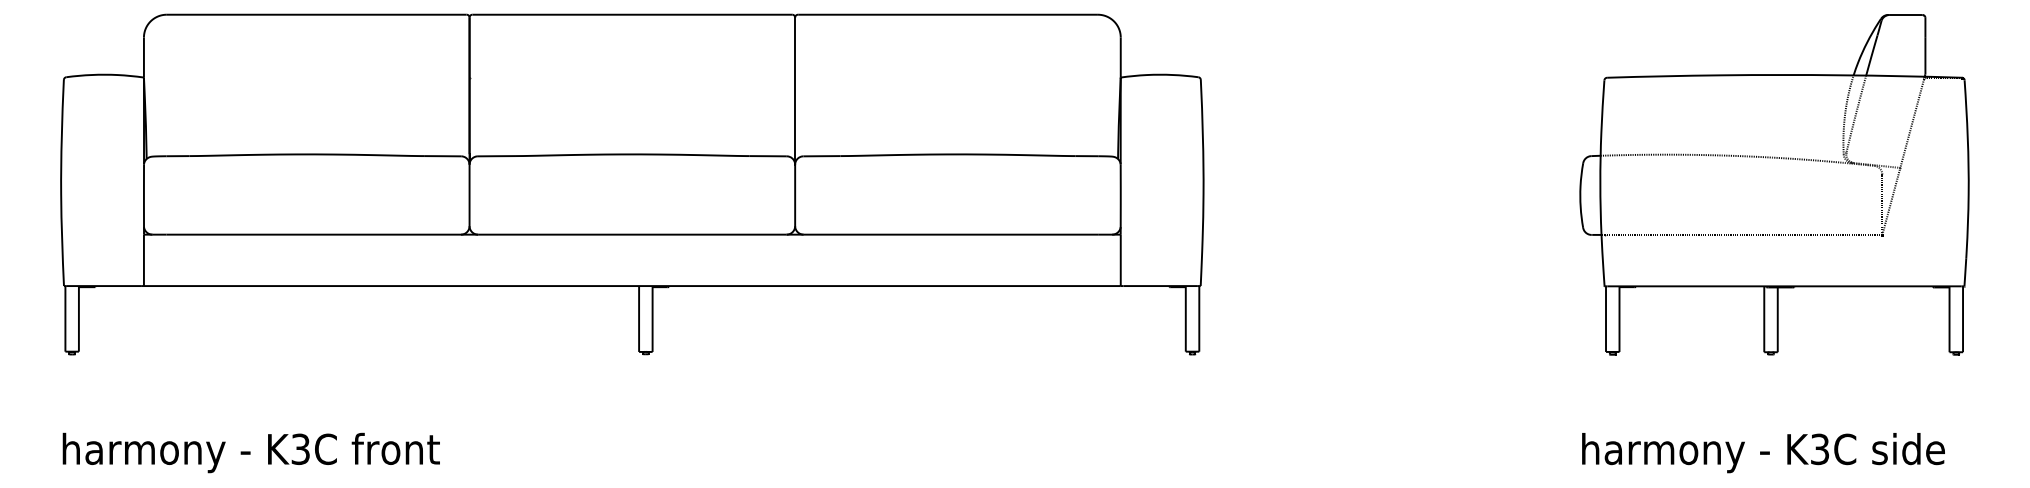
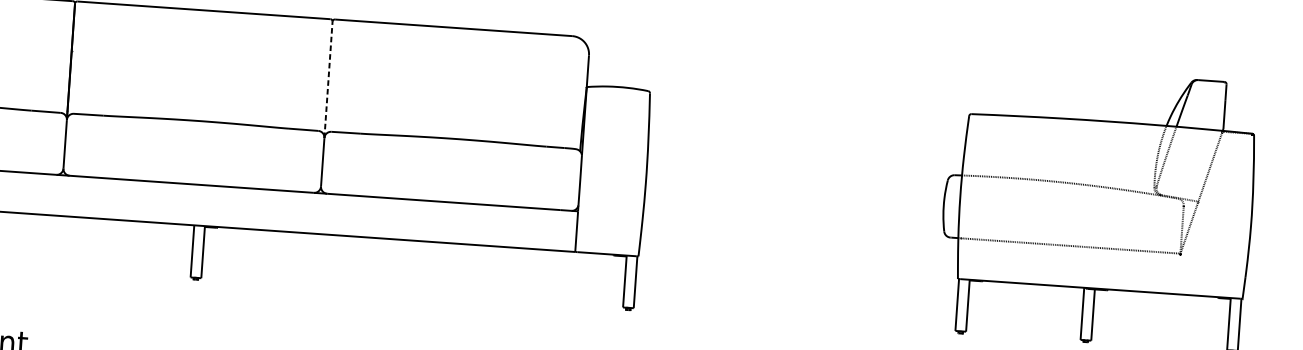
line: (795, 91) -> (328, 80), solid -> dashed

